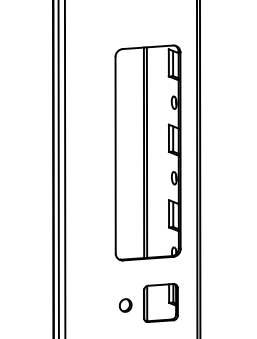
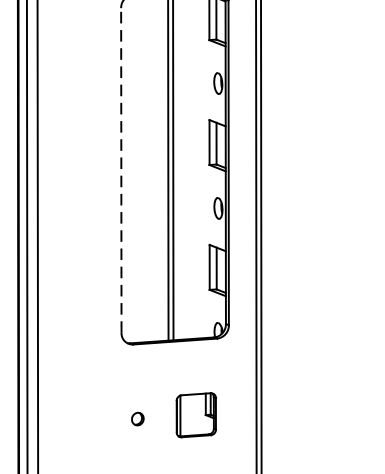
line: (115, 154) -> (121, 169), solid -> dashed
part: (160, 303) -> (195, 415), size x0.7
part: (125, 305) -> (137, 419), size x0.6

